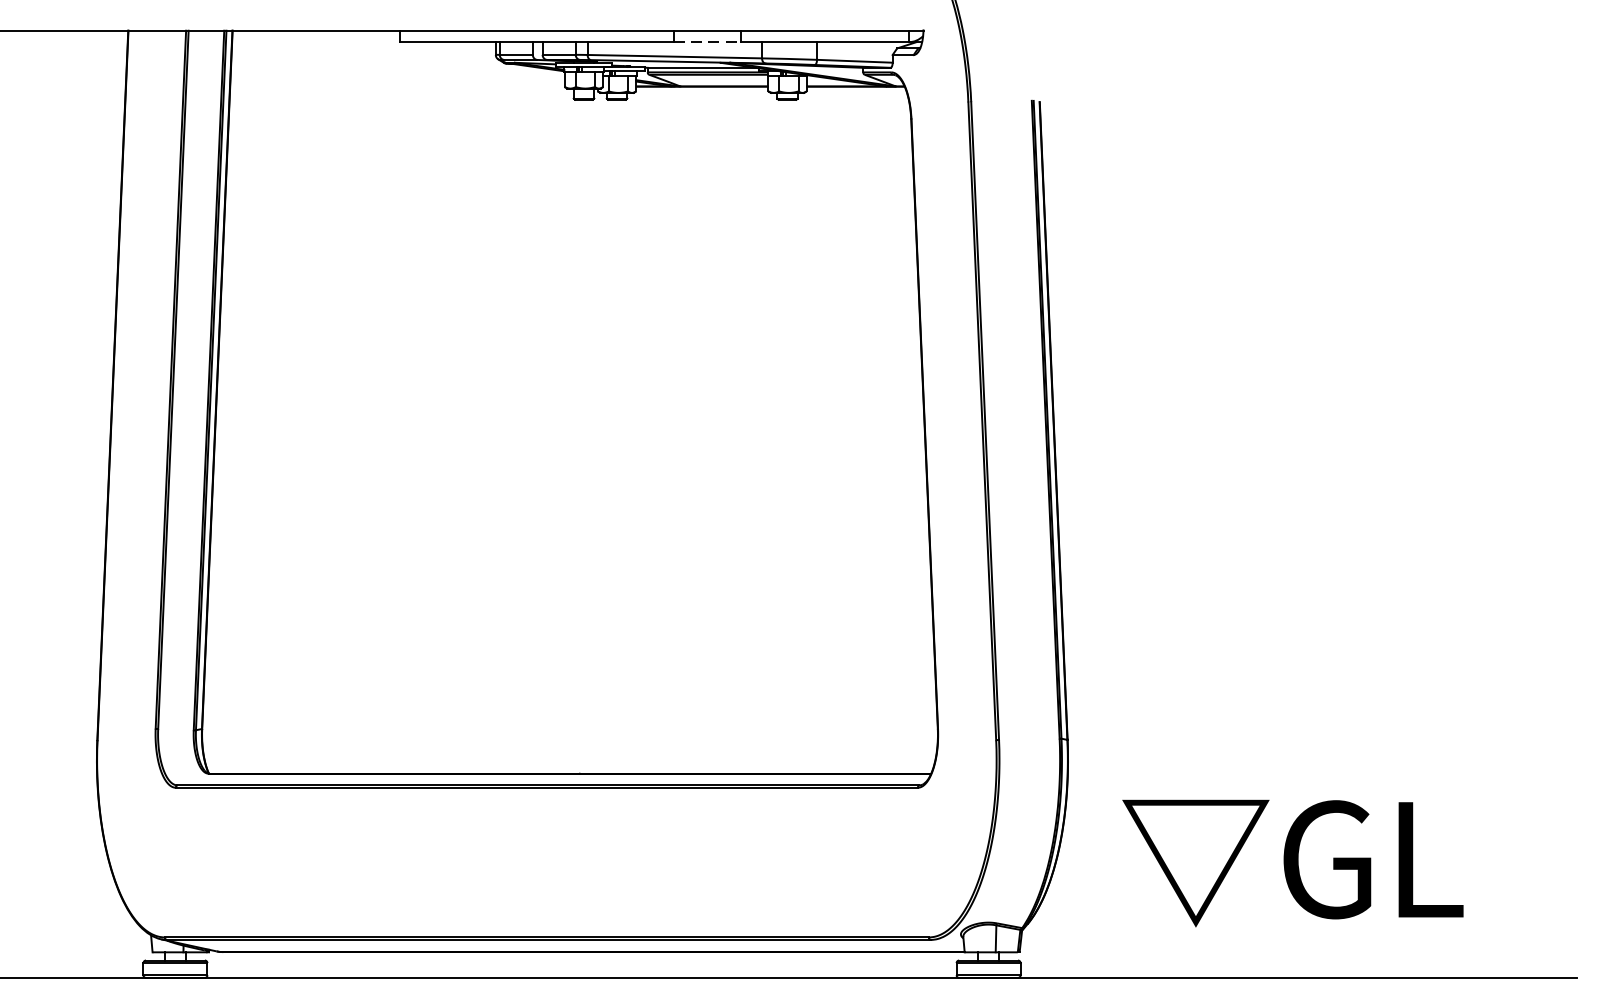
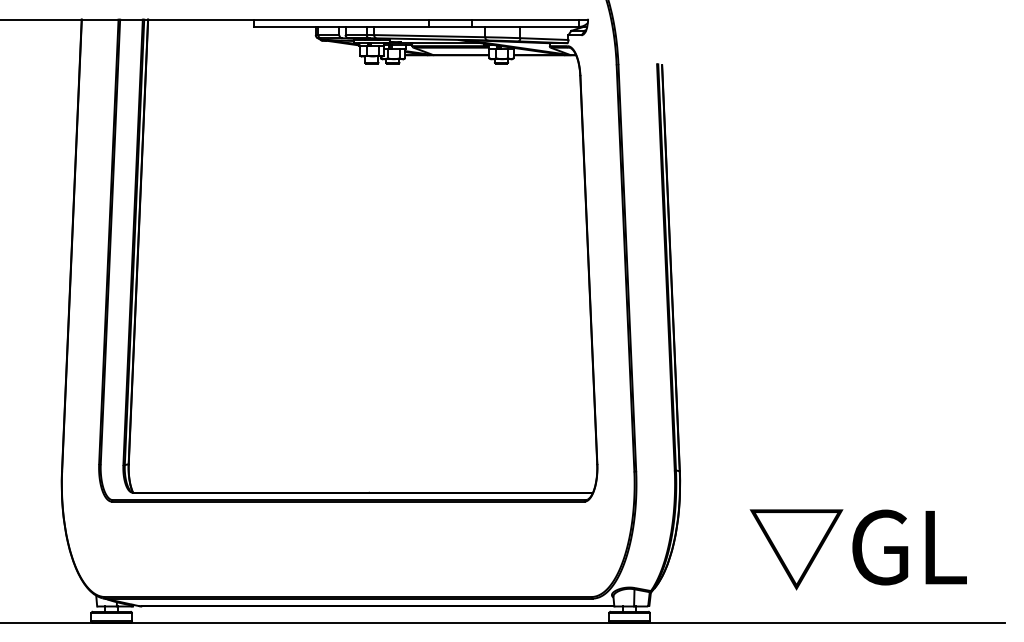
line: (707, 41) -> (450, 26), dashed -> solid
text: (1291, 862) -> (857, 549), moved

